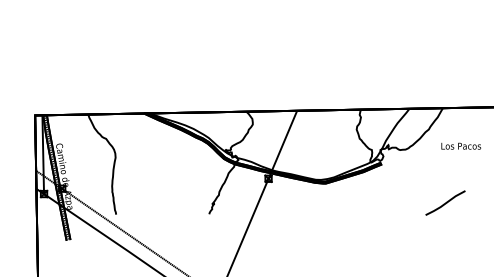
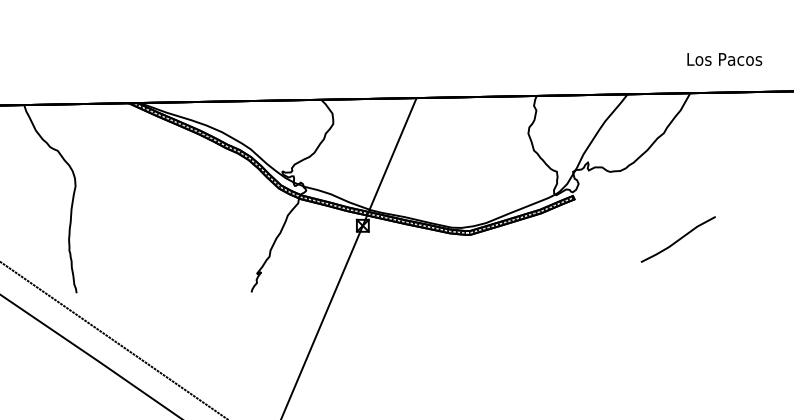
text: (461, 145) -> (725, 58), moved
line: (445, 202) -> (678, 238), moved

